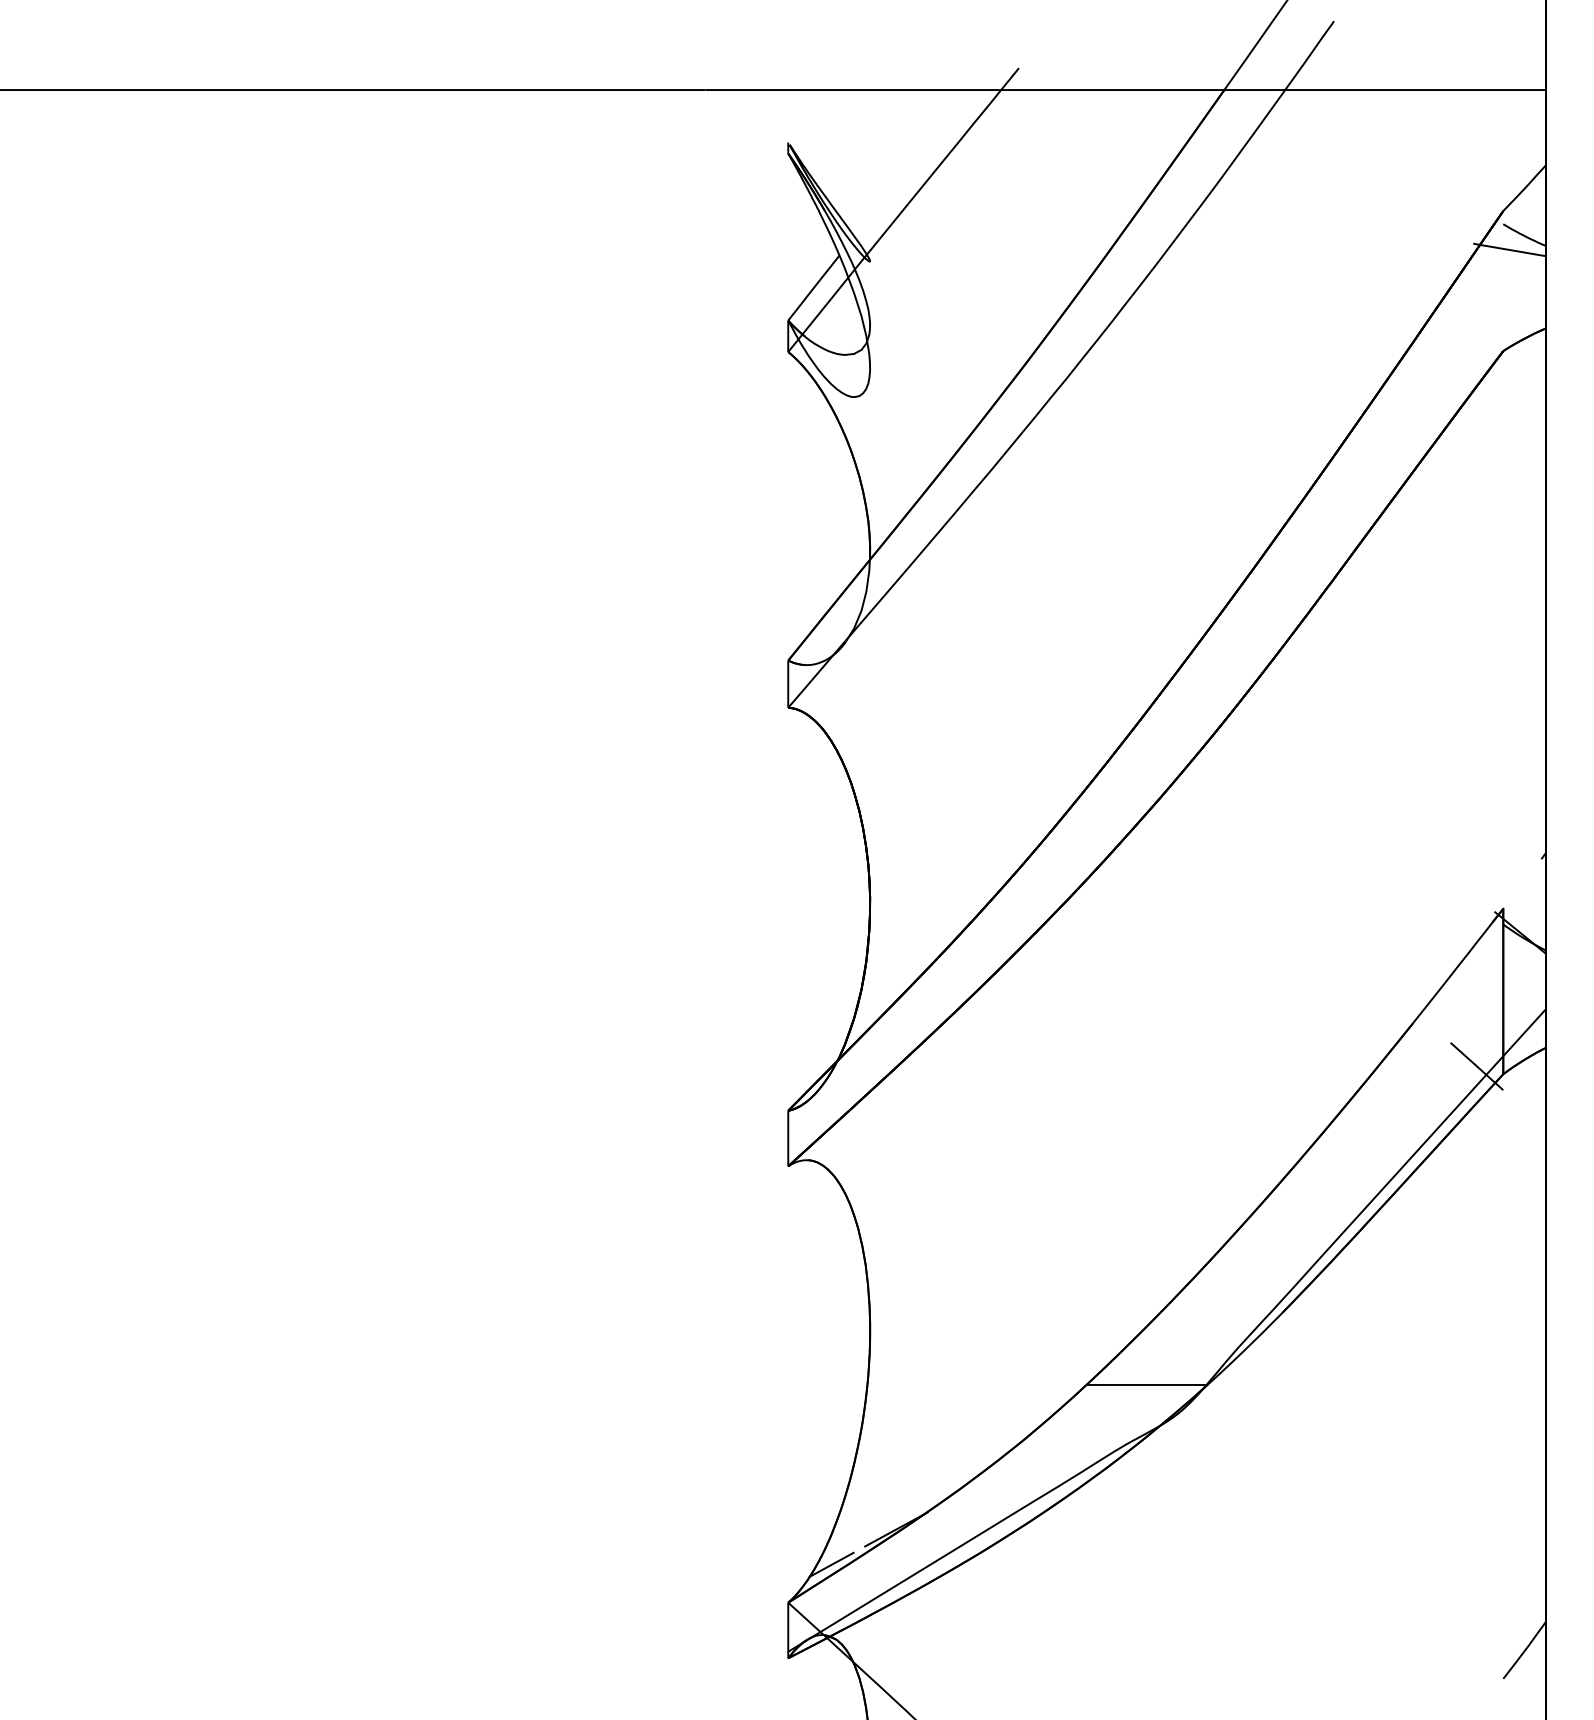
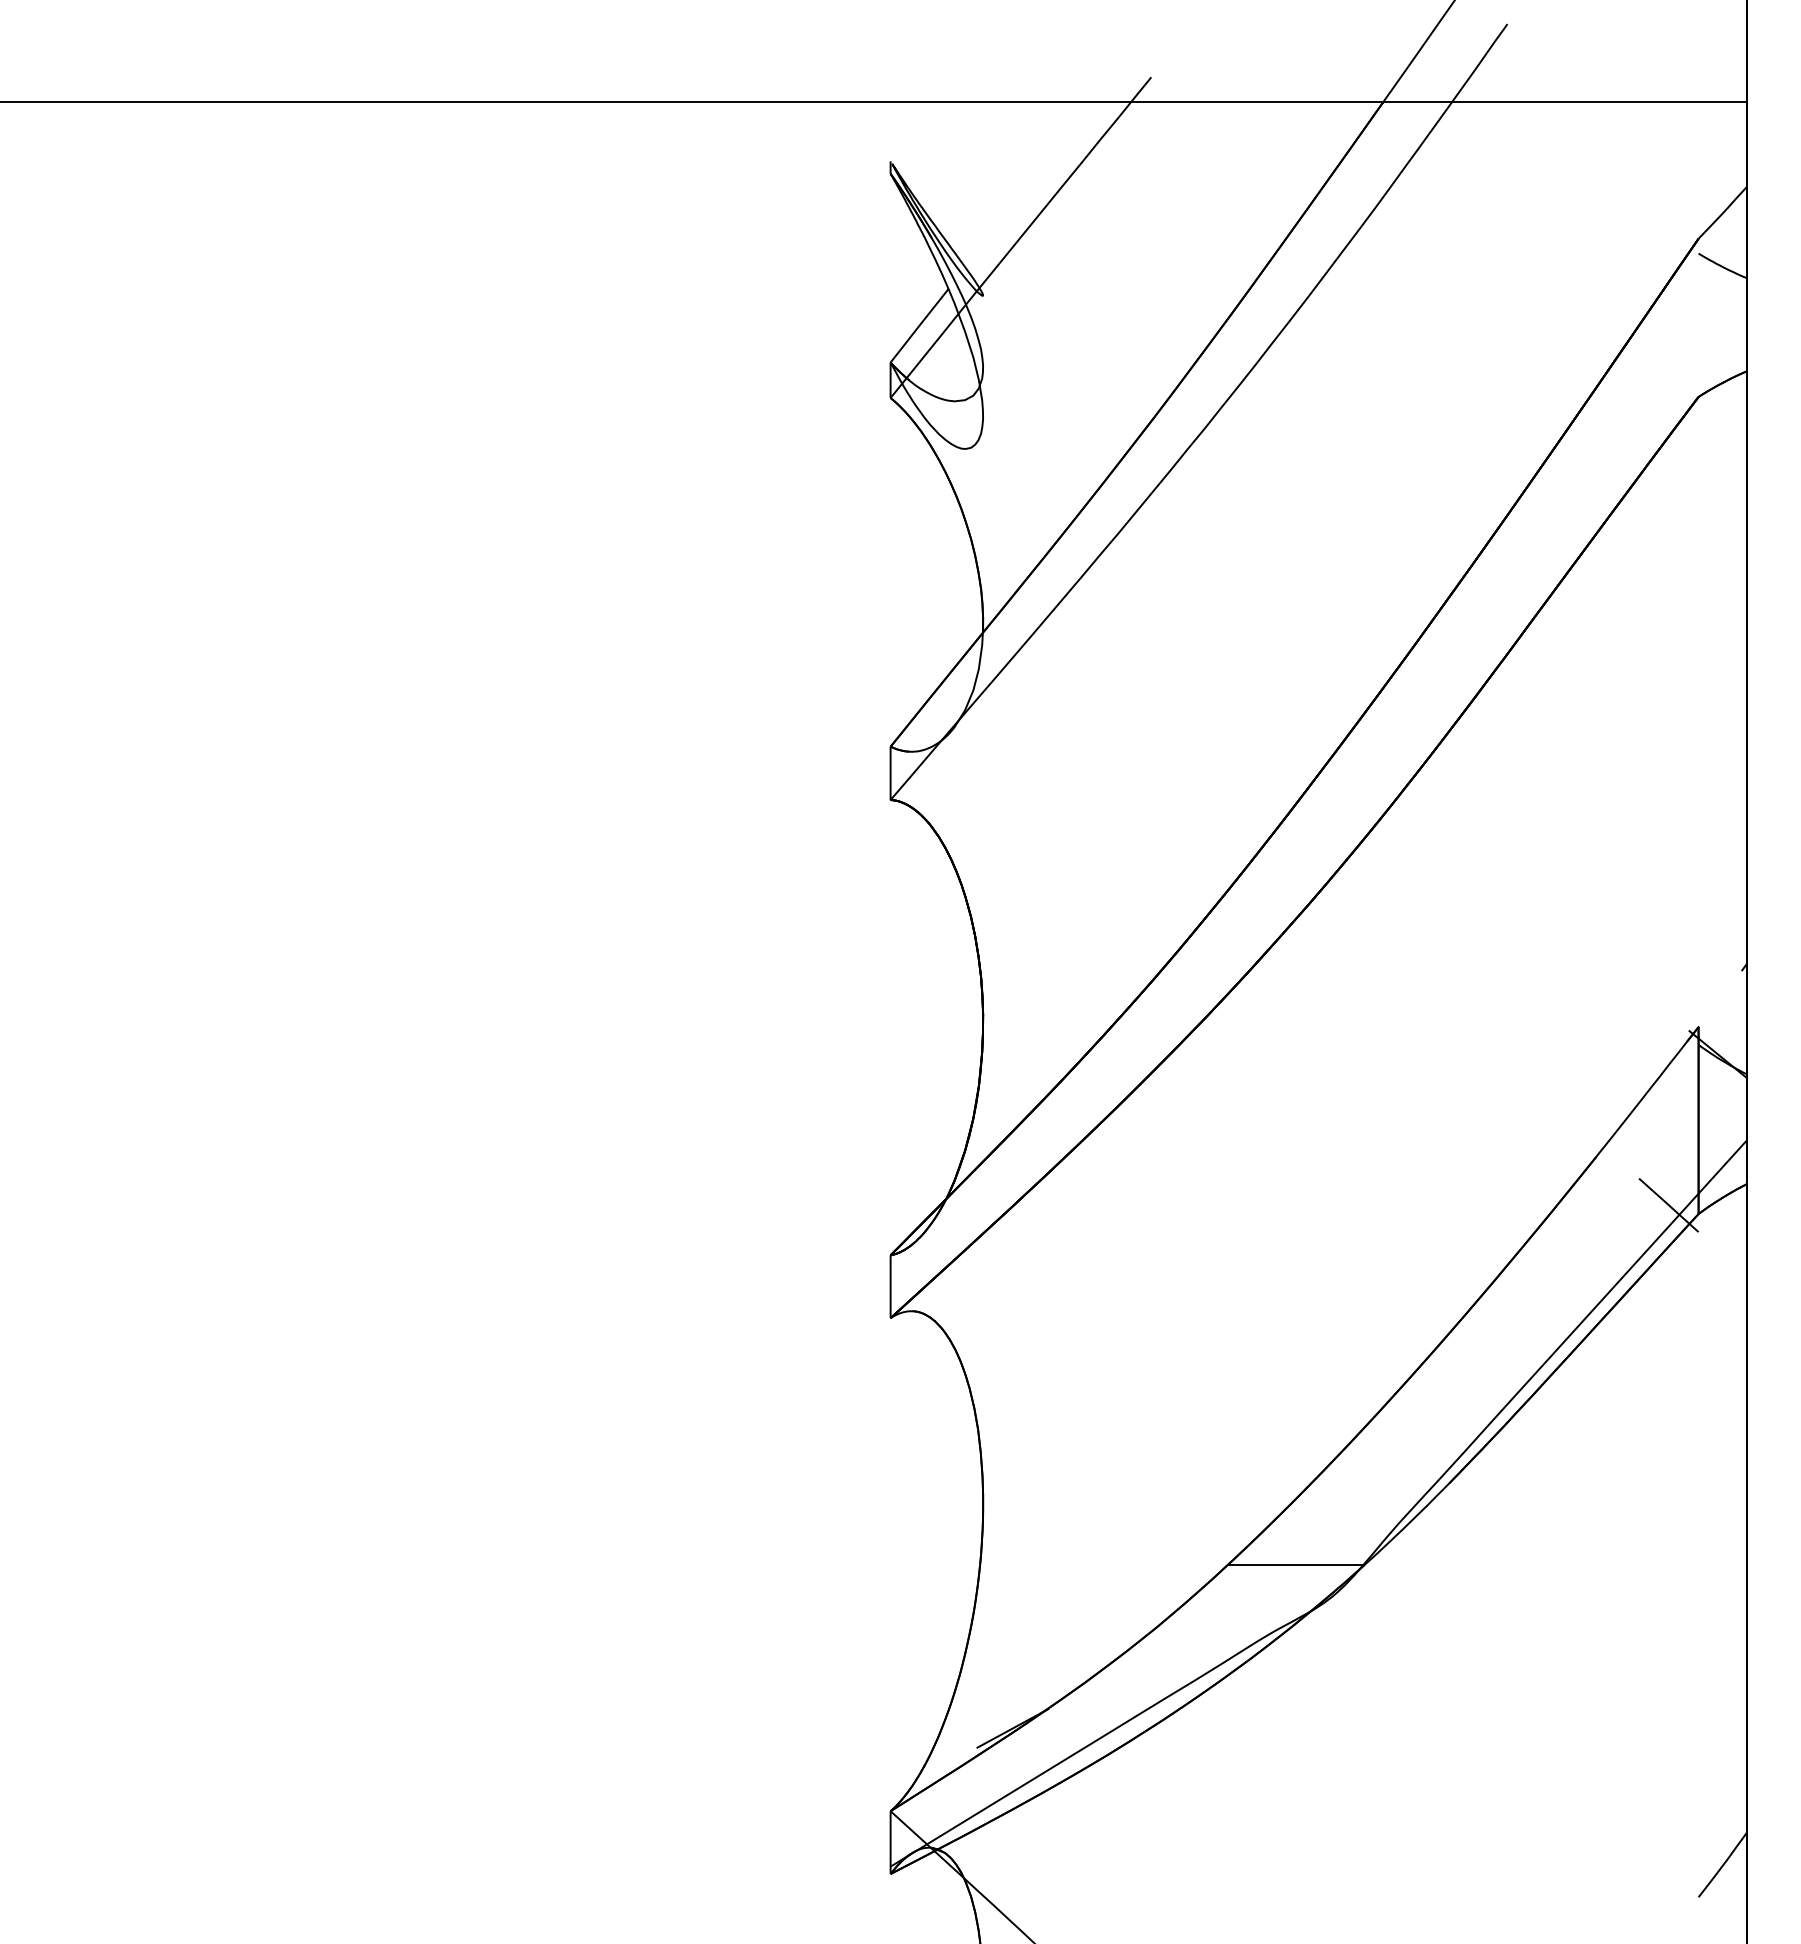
line: (1509, 249) -> (1705, 282), removed
line: (831, 1564) -> (939, 1767), removed

